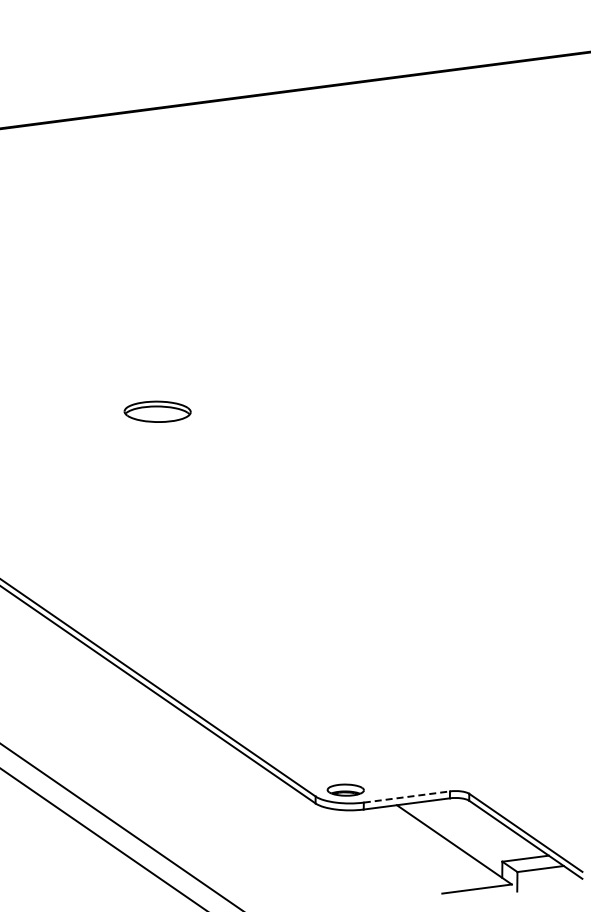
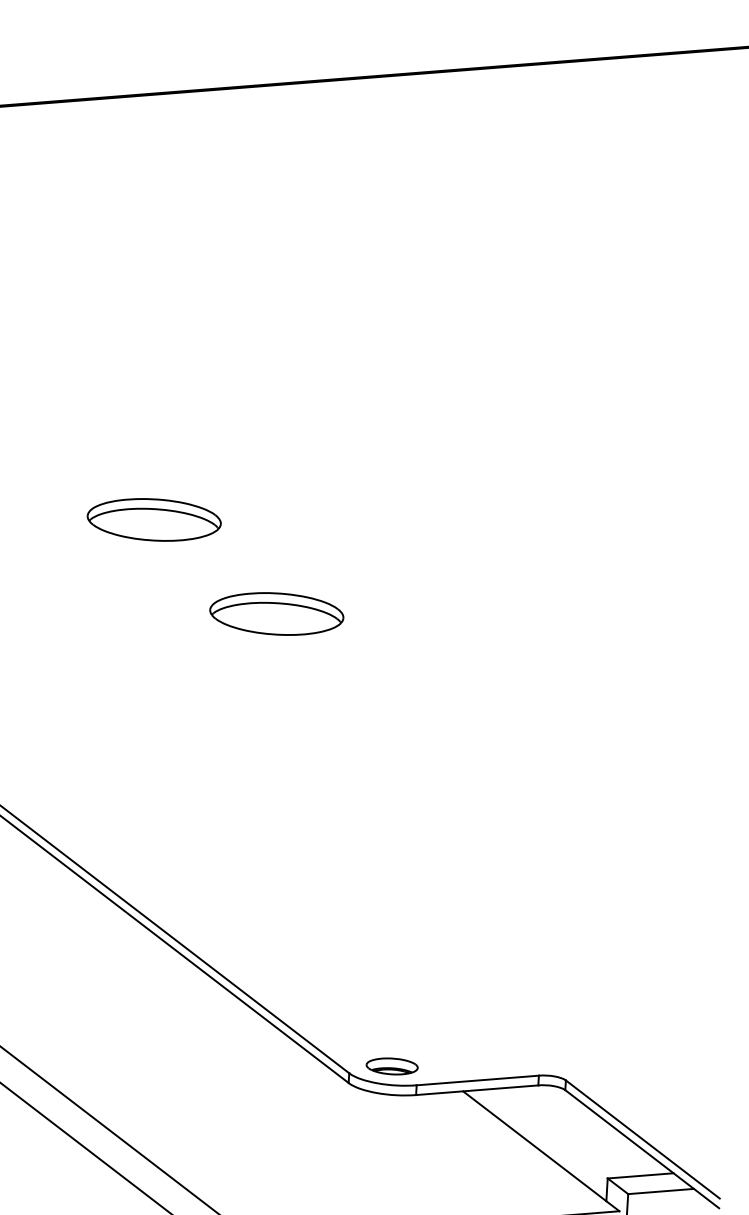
part: (157, 411) -> (153, 519), size x1.43
part: (247, 473) -> (276, 613), added
line: (407, 796) -> (478, 1079), dashed -> solid

